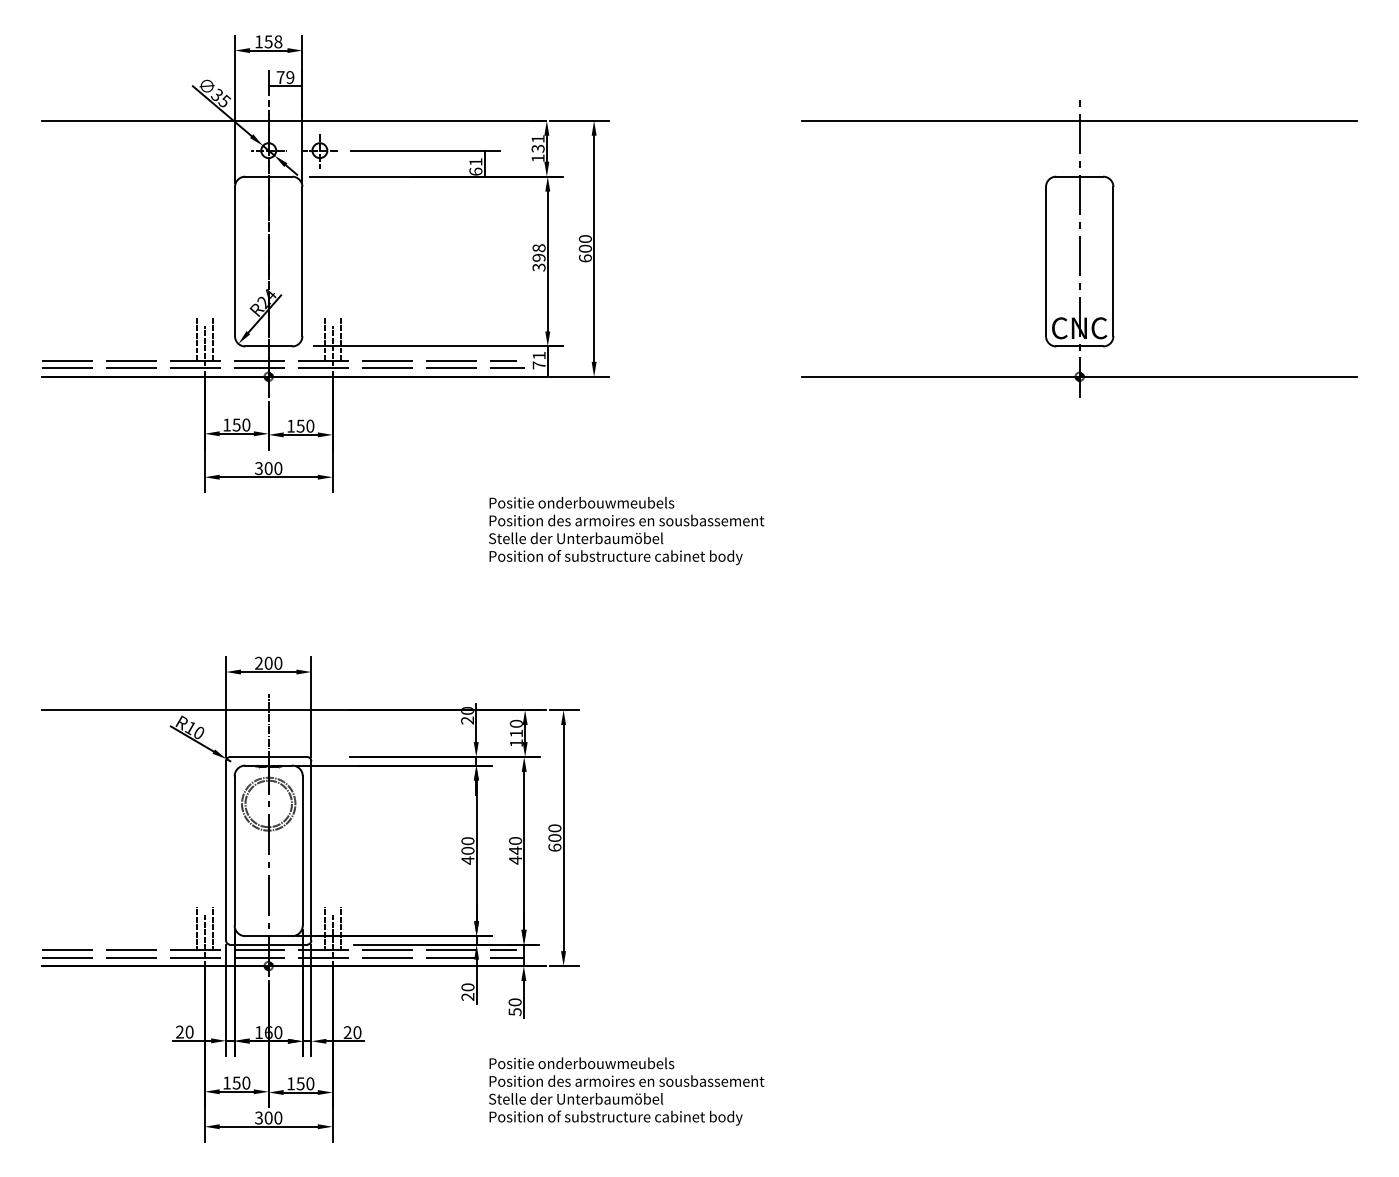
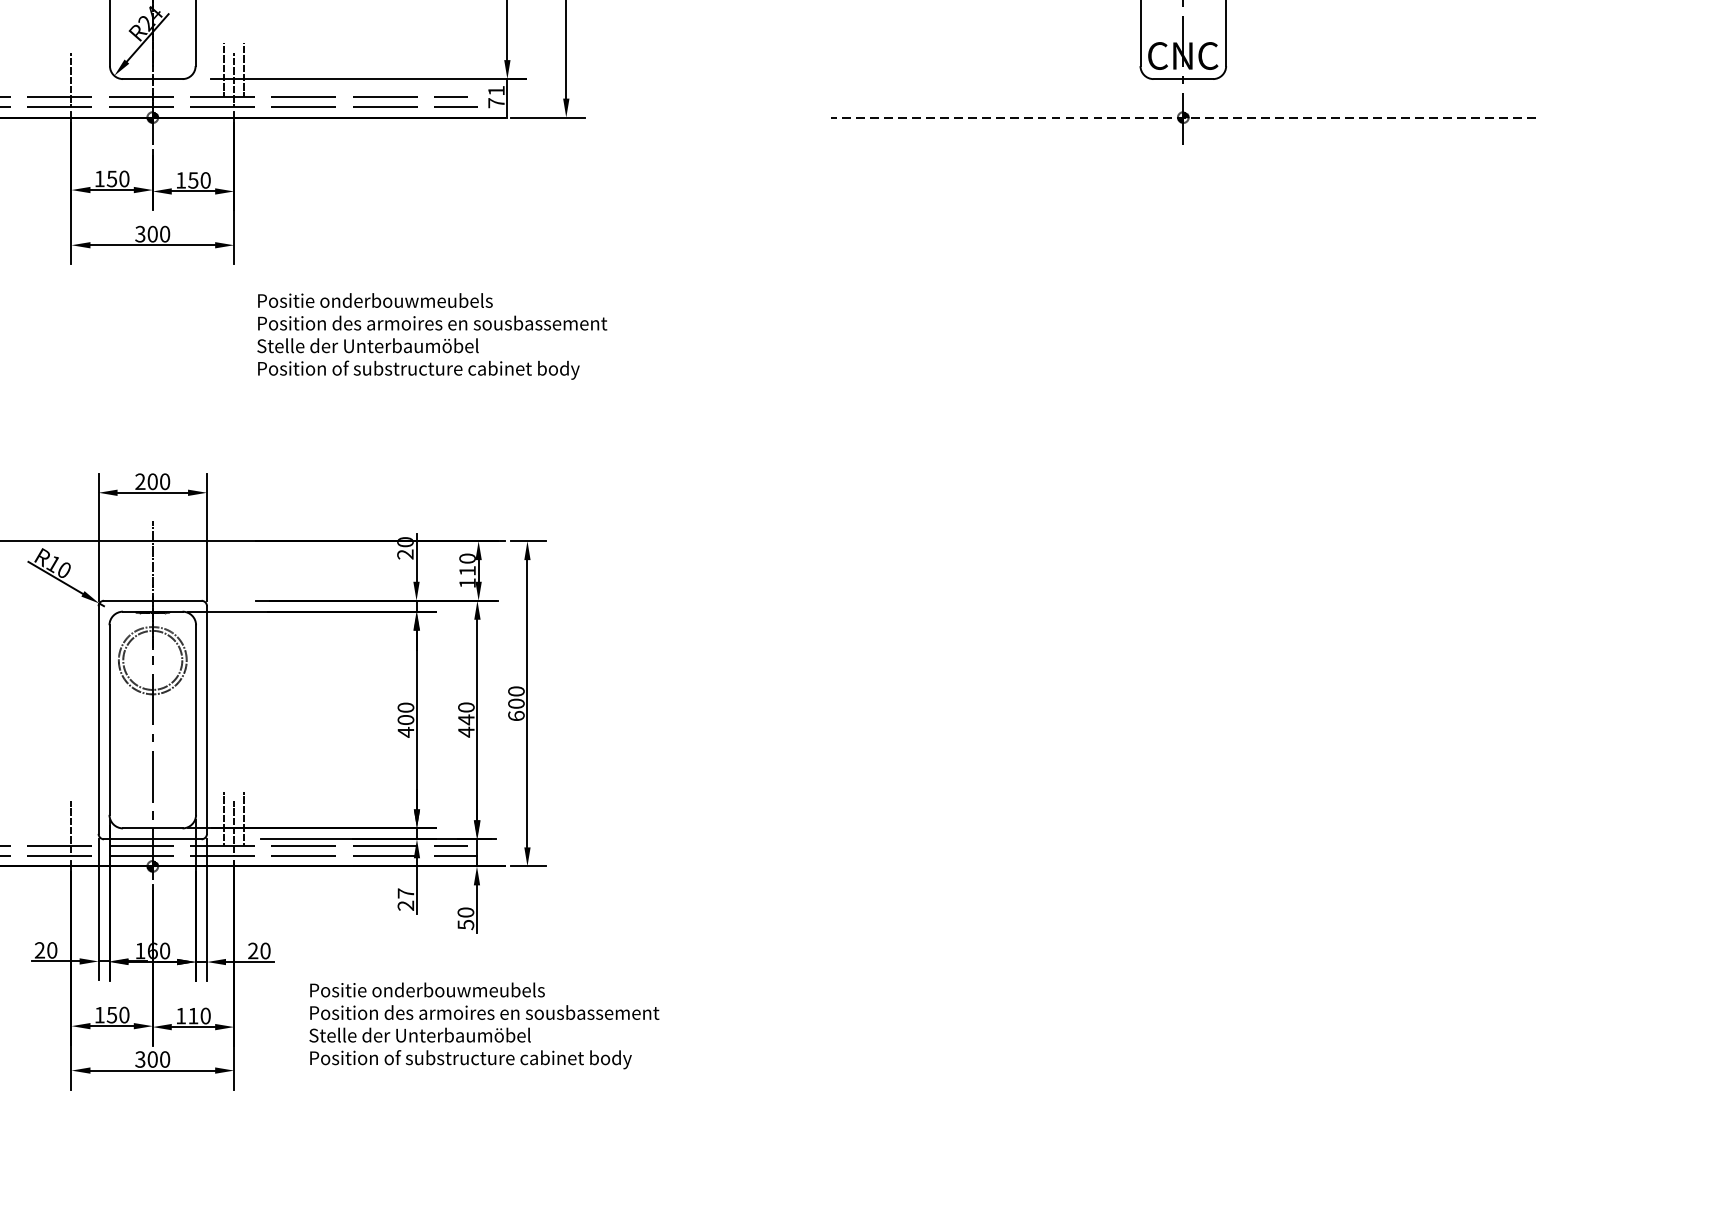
line: (196, 338) -> (61, 68), removed
line: (212, 338) -> (81, 68), removed
line: (1079, 376) -> (1183, 117), solid -> dashed
text: (626, 531) -> (432, 337), moved
line: (196, 928) -> (61, 818), removed
line: (212, 928) -> (81, 818), removed
text: (467, 987) -> (405, 893), 20 -> 27
text: (300, 1083) -> (193, 1015), 150 -> 110
text: (626, 1091) -> (484, 1025), moved

